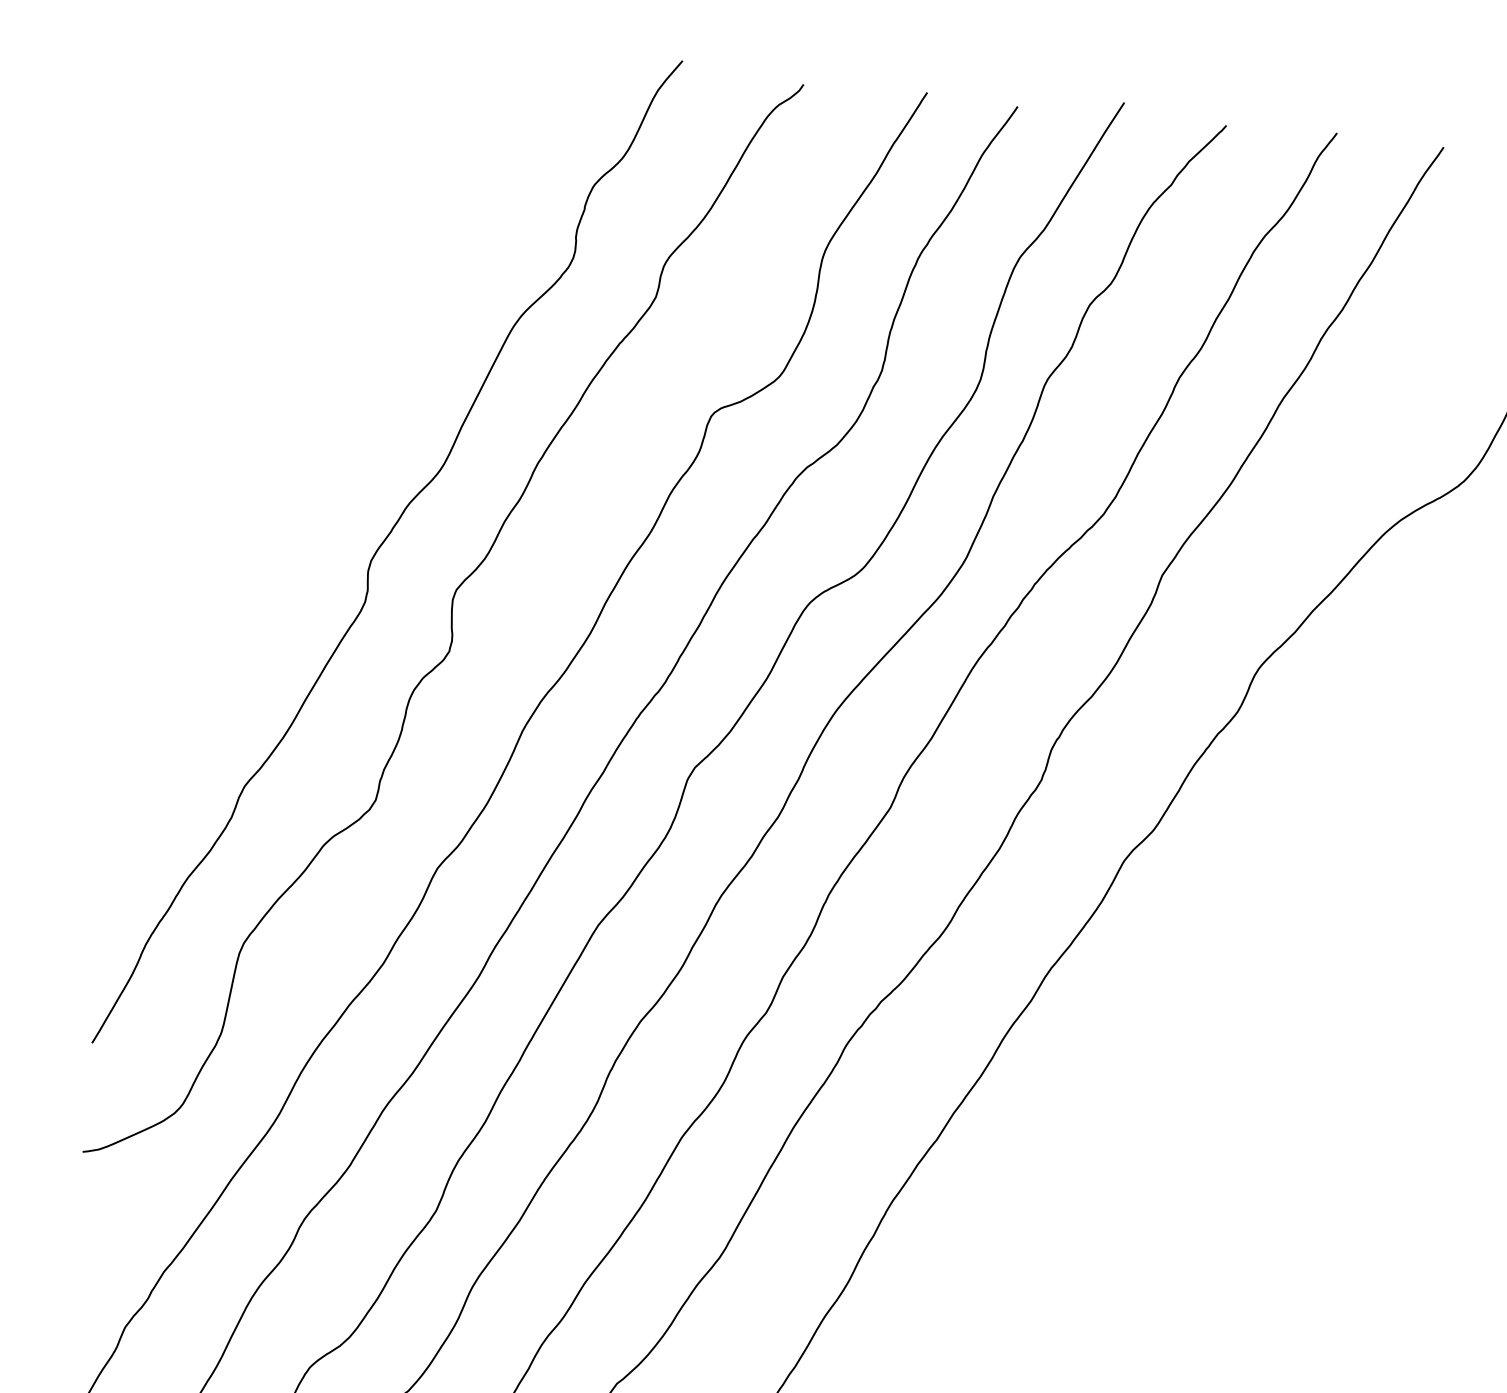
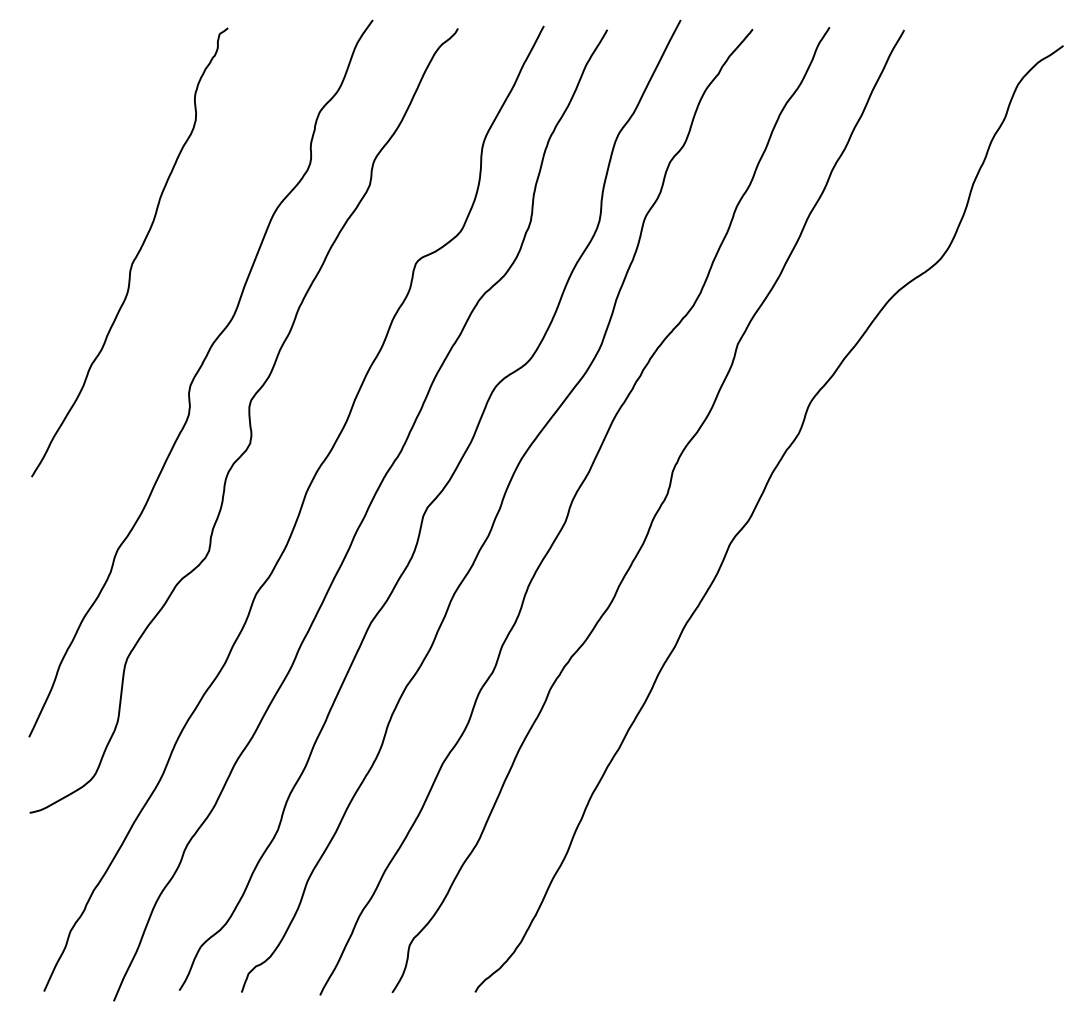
curve: (308, 369) -> (134, 257), added

